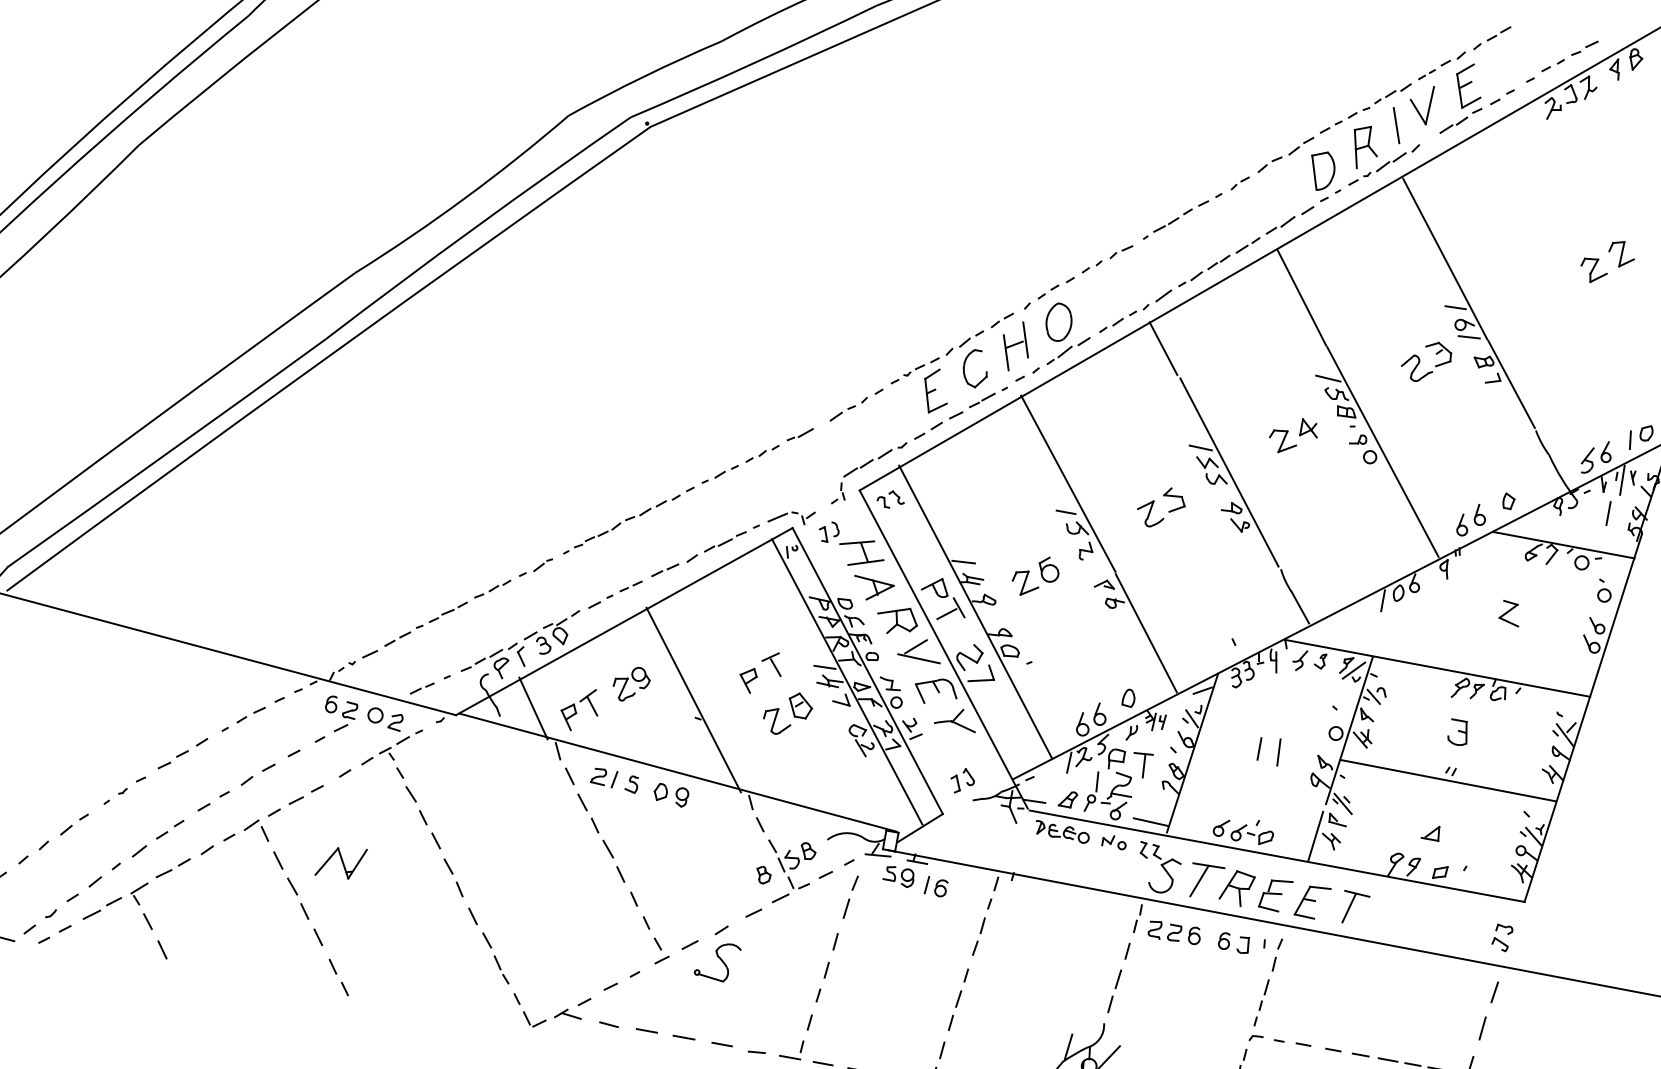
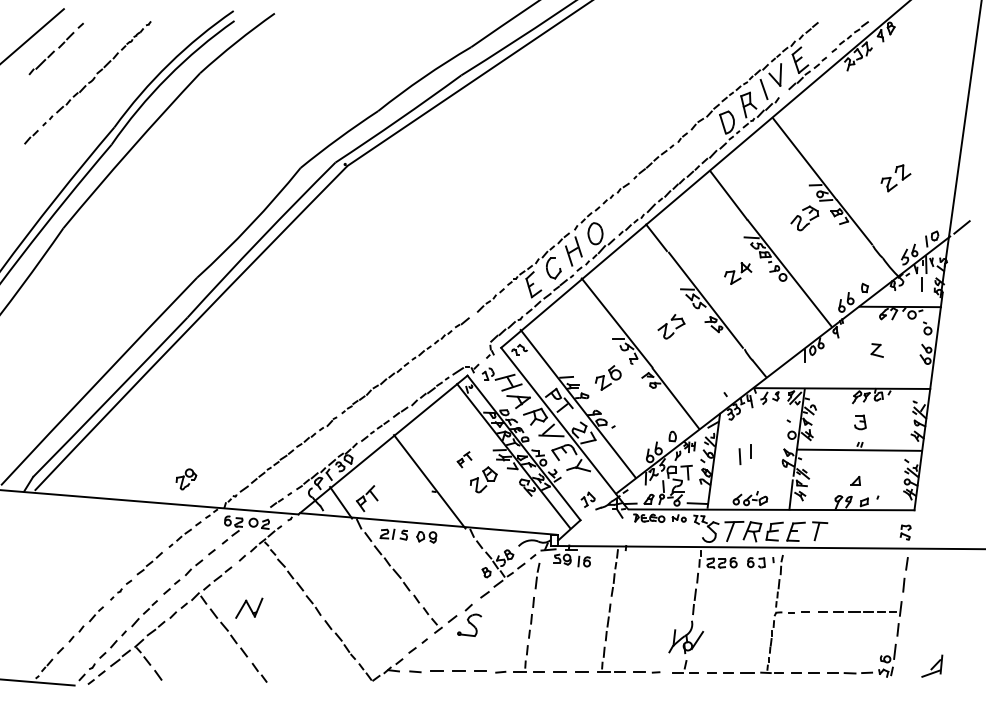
part: (1606, 262) -> (895, 178), moved
part: (760, 672) -> (464, 459), size x0.6
part: (631, 684) -> (186, 479), moved
line: (1278, 751) -> (739, 456), moved

